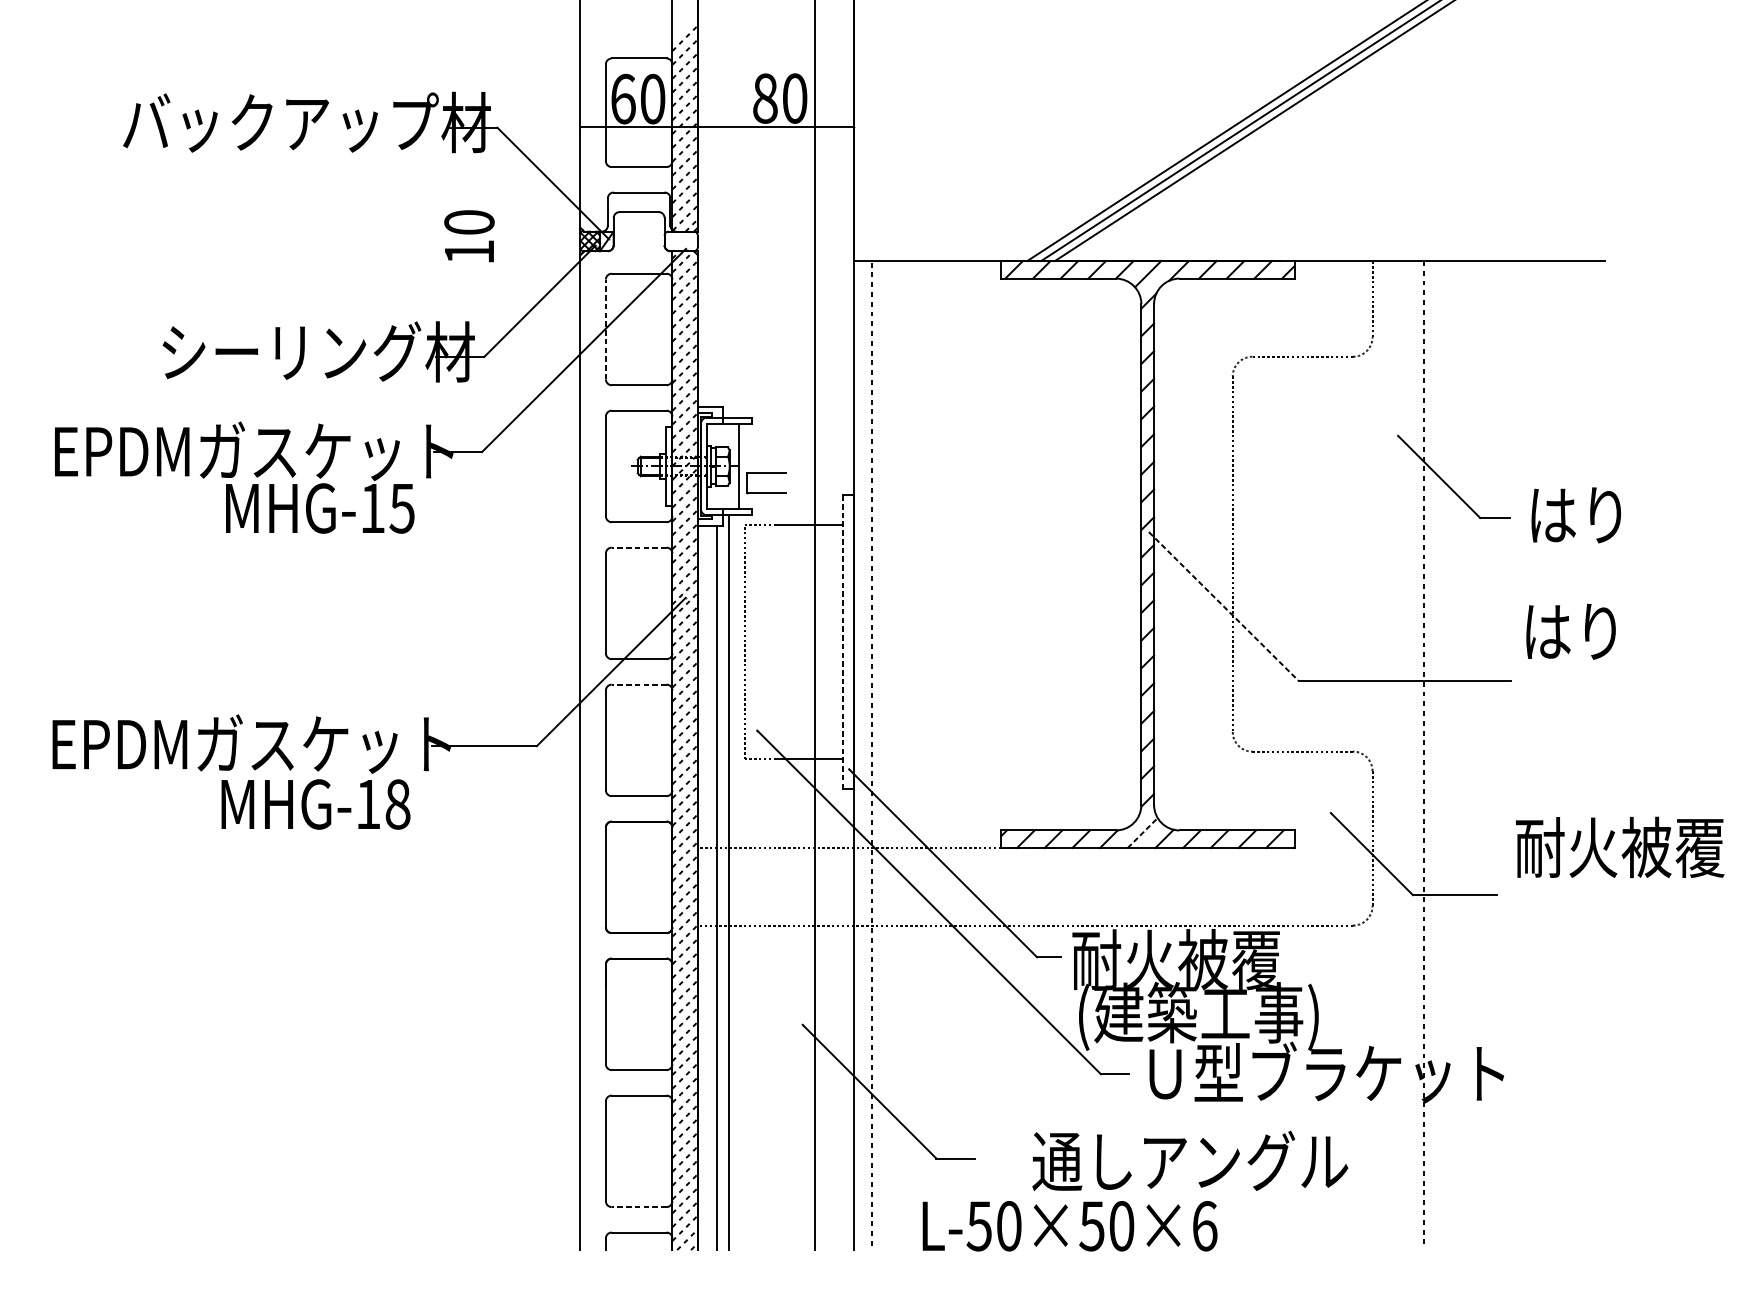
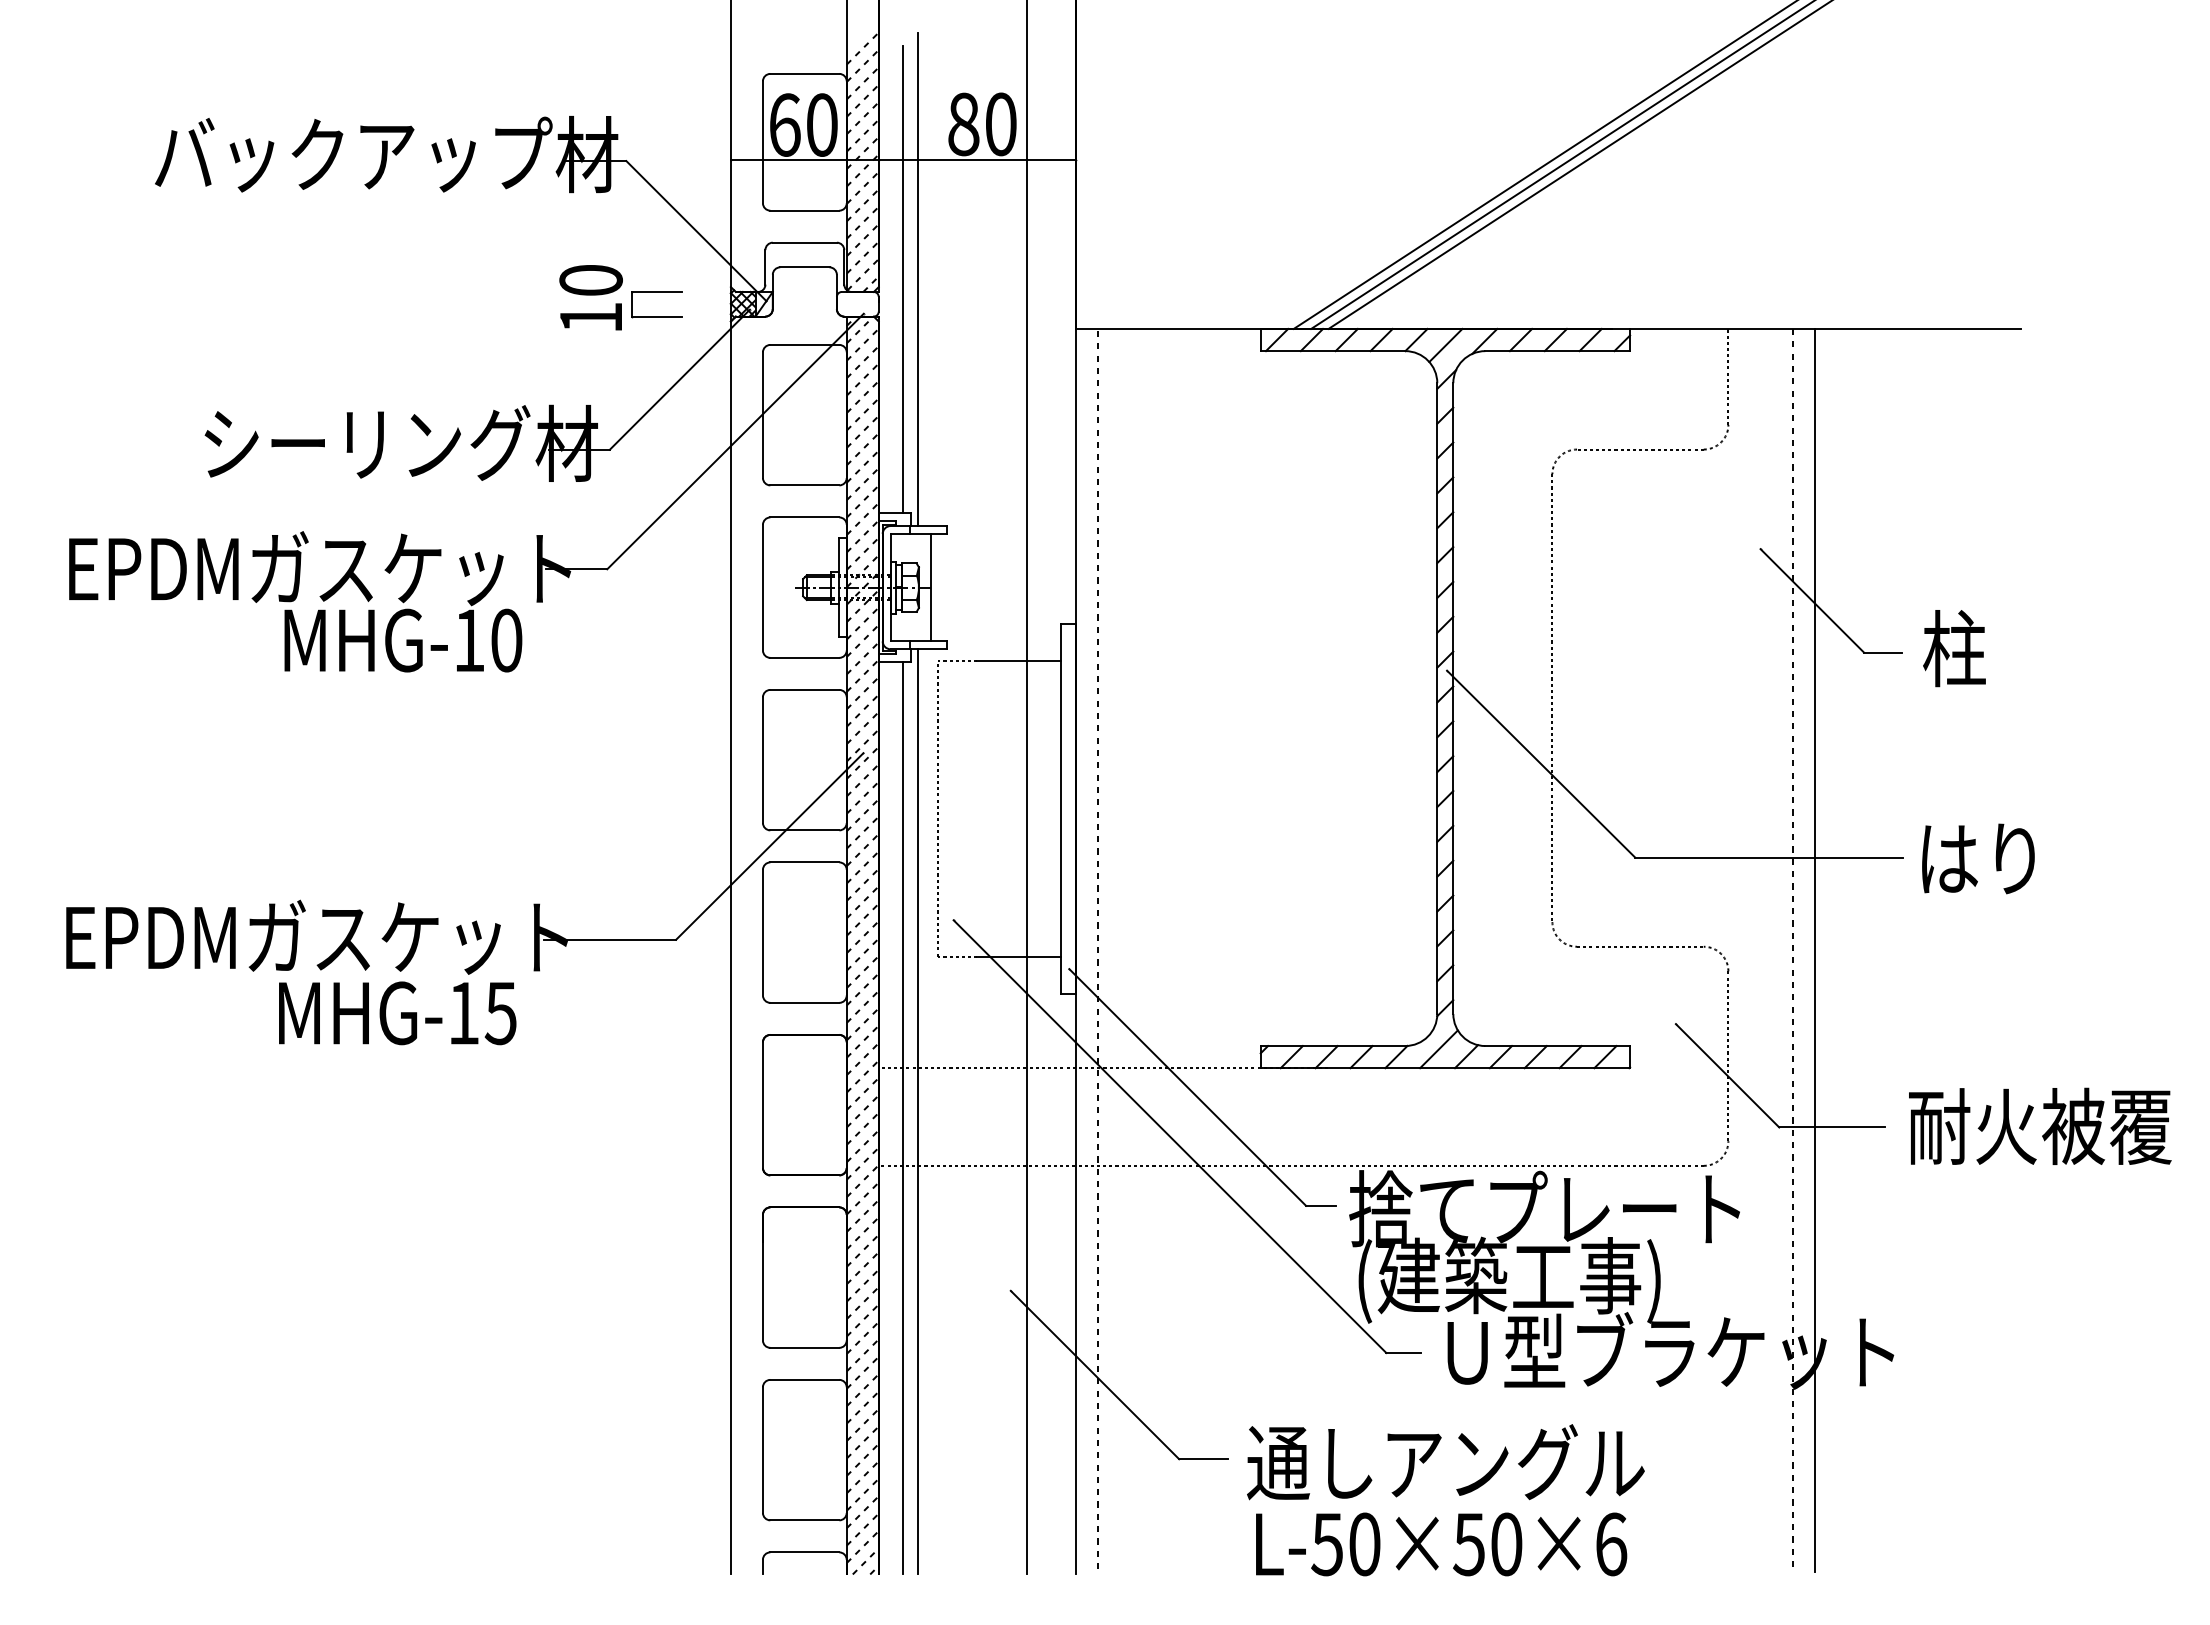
line: (717, 221) -> (903, 279), added
line: (729, 221) -> (918, 279), added
line: (605, 329) -> (762, 415), dashed -> solid
part: (765, 473) -> (656, 292), moved
text: (402, 508) -> (506, 640), MHG-15 -> MHG-10
text: (1574, 514) -> (1982, 648), はり -> 柱
line: (638, 547) -> (804, 689), dashed -> solid
line: (1224, 606) -> (1541, 764), dashed -> solid
text: (1571, 631) -> (1978, 858), moved
line: (842, 641) -> (1061, 808), dashed -> solid
line: (638, 684) -> (804, 862), dashed -> solid
line: (1440, 754) -> (1814, 950), added
text: (397, 804) -> (500, 1013), MHG-18 -> MHG-15
line: (1143, 833) -> (1439, 1049), dashed -> solid
text: (1620, 846) -> (2040, 1125), moved
text: (1226, 959) -> (1544, 1208), 耐火被覆 -> 捨てプレート
text: (1189, 1161) -> (1445, 1462), moved
line: (638, 1207) -> (804, 1520), dashed -> solid
text: (1070, 1226) -> (1441, 1544), moved

